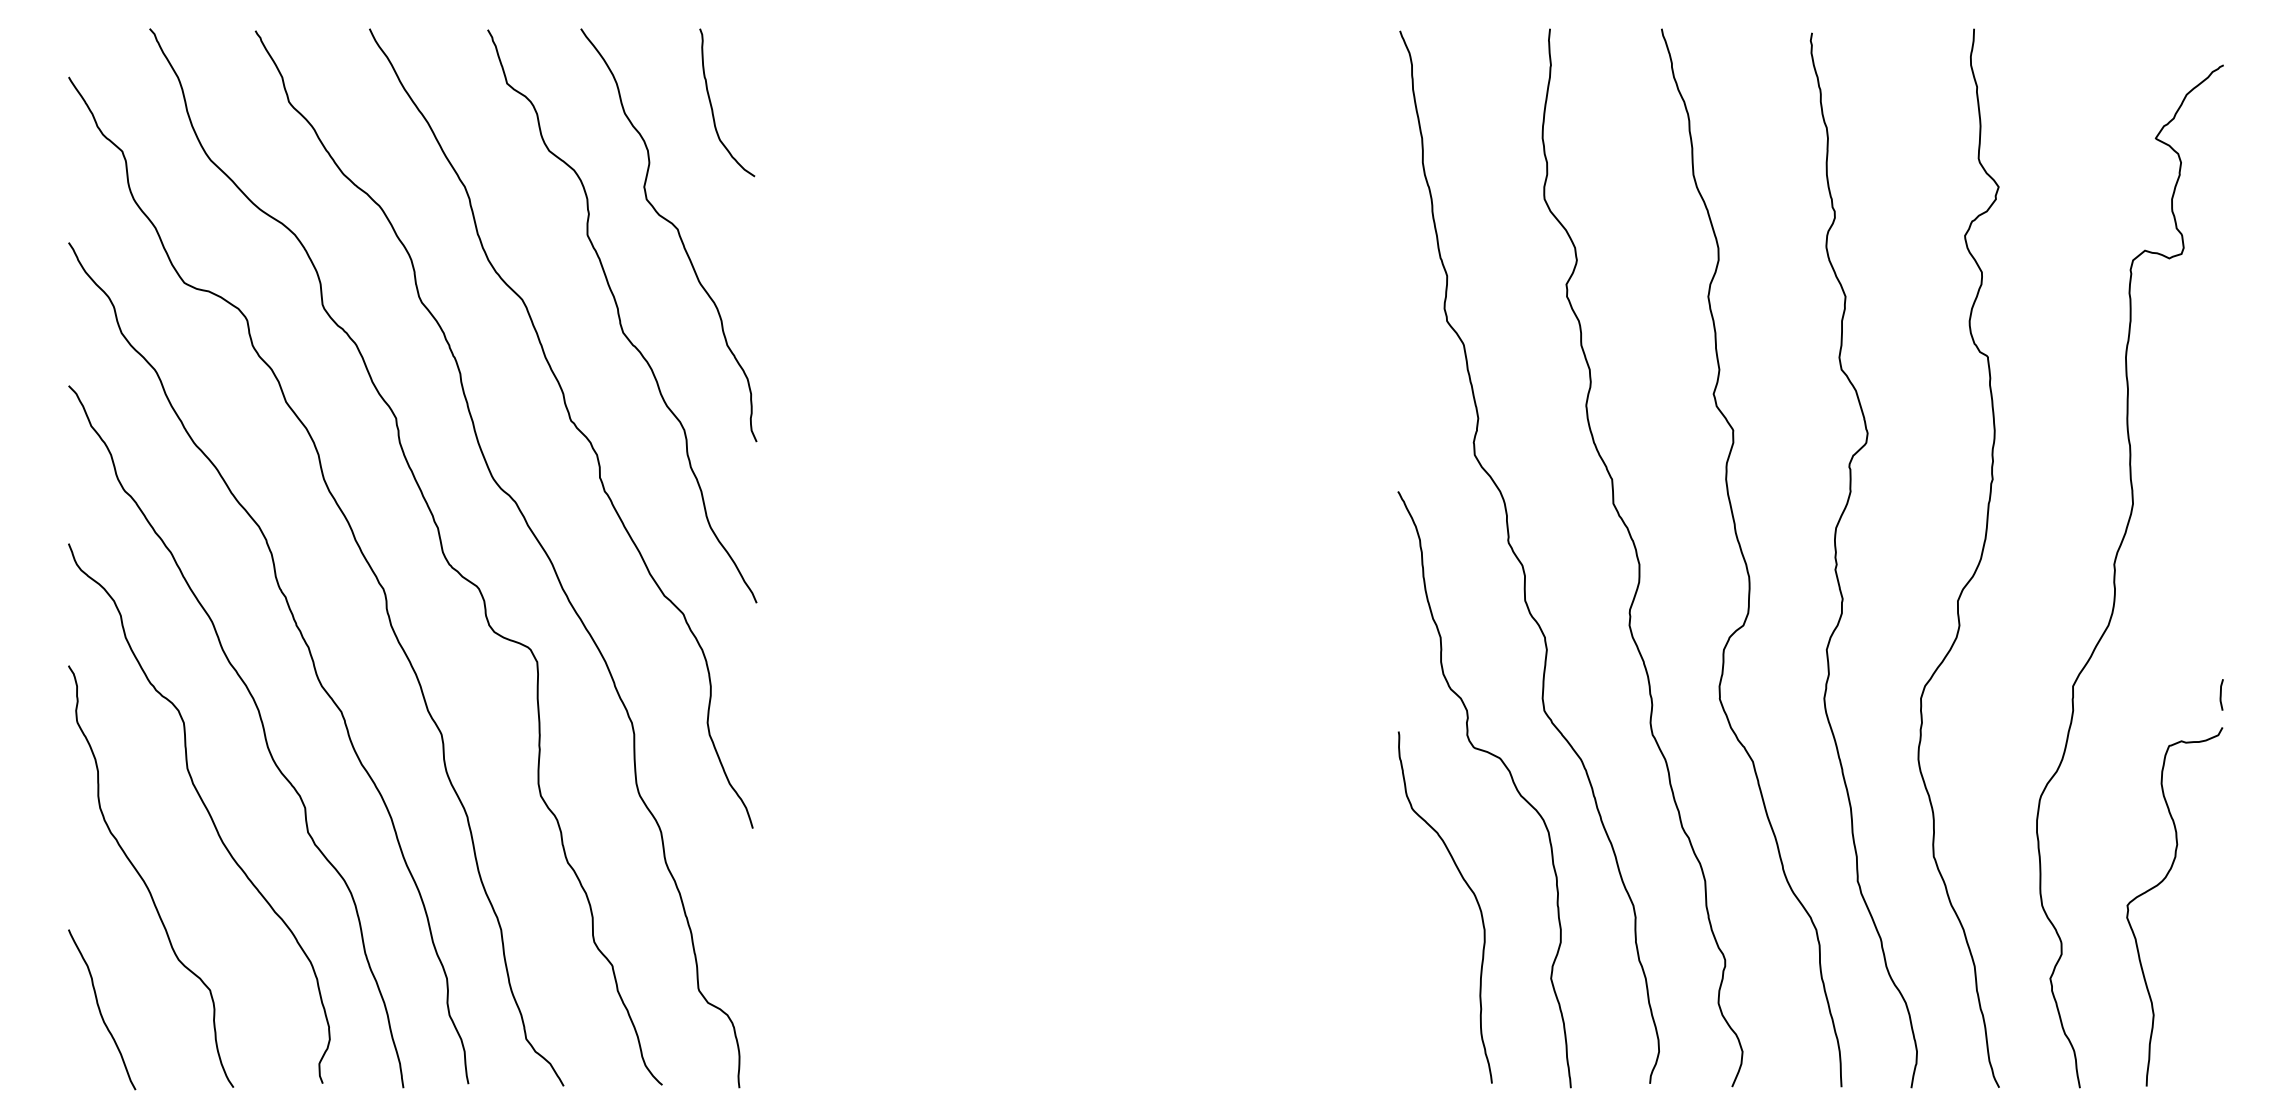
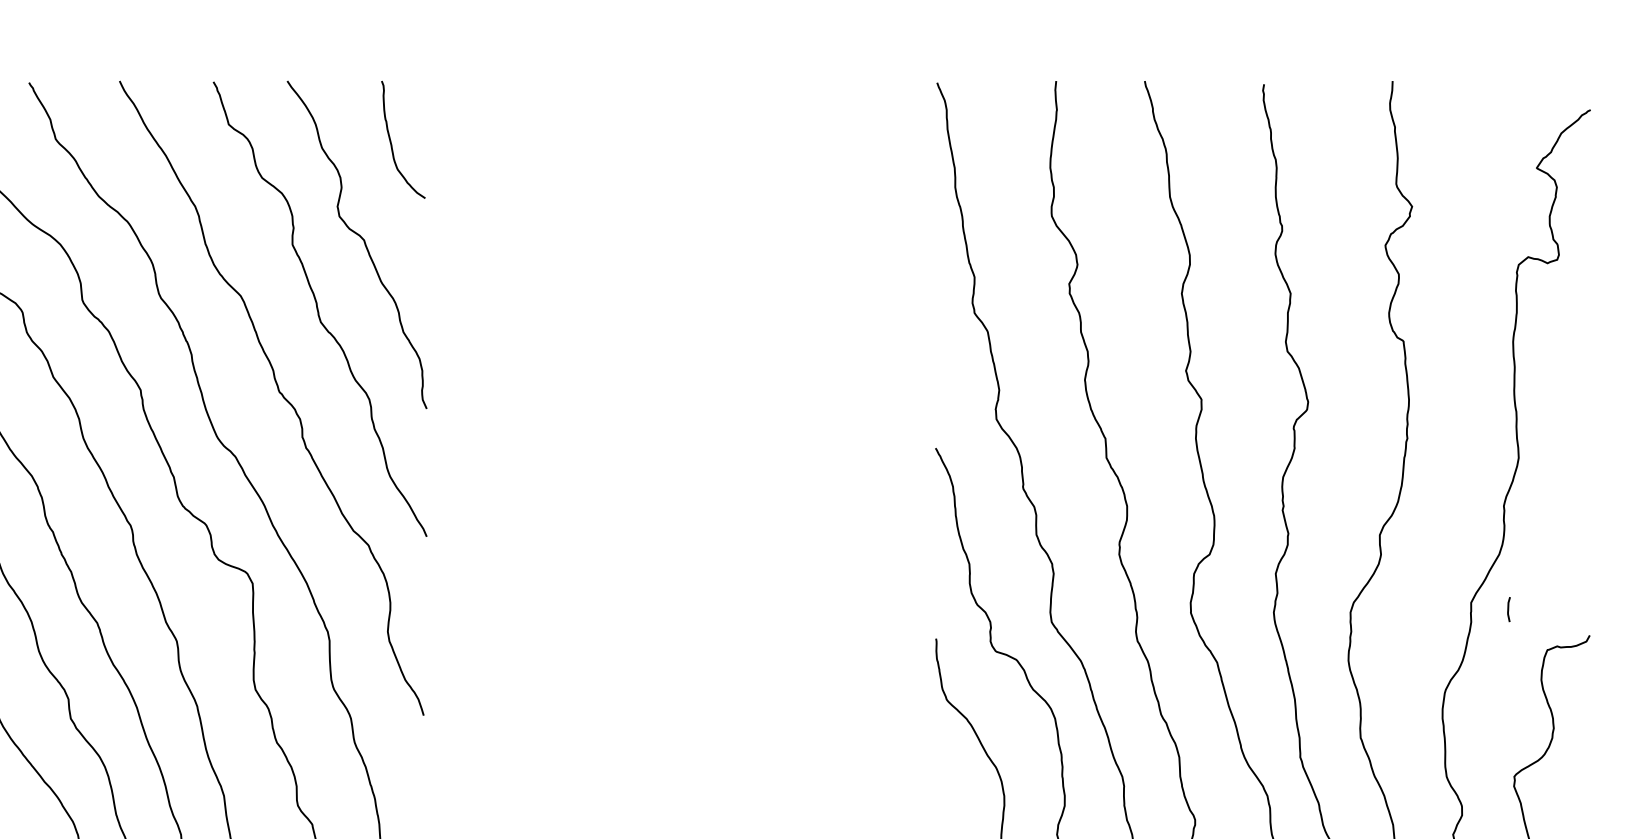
curve: (2221, 694) -> (1508, 609), moved

